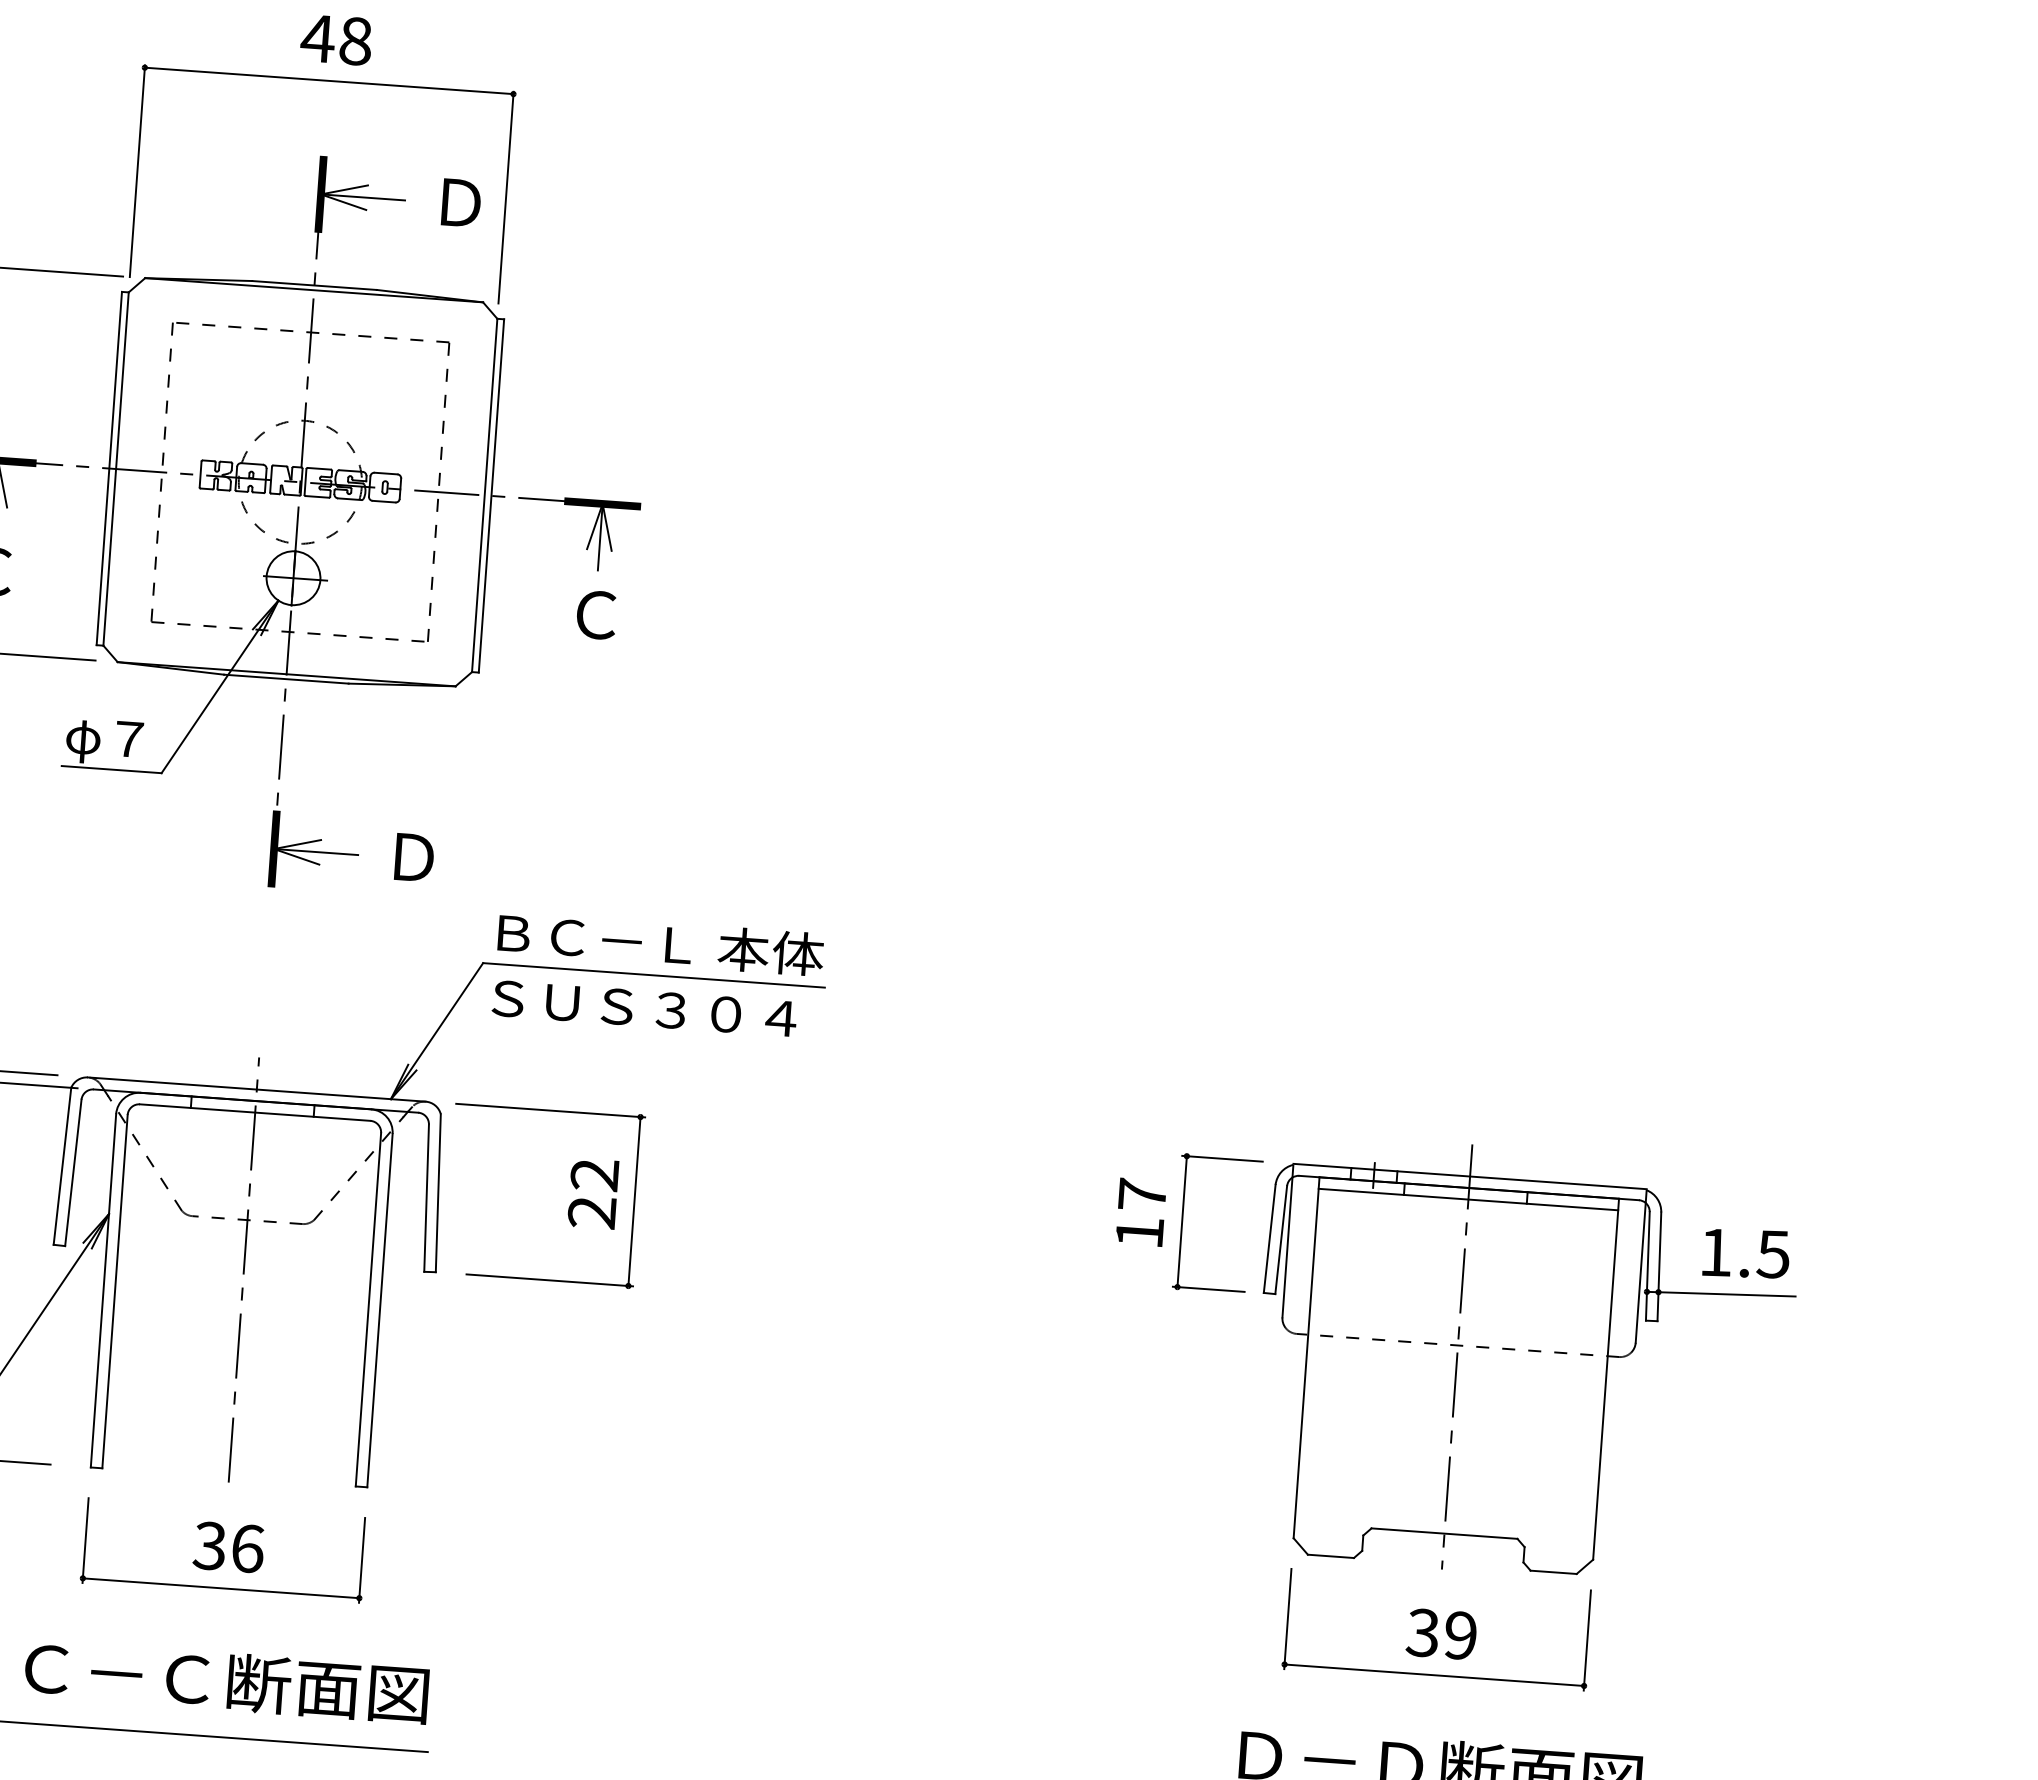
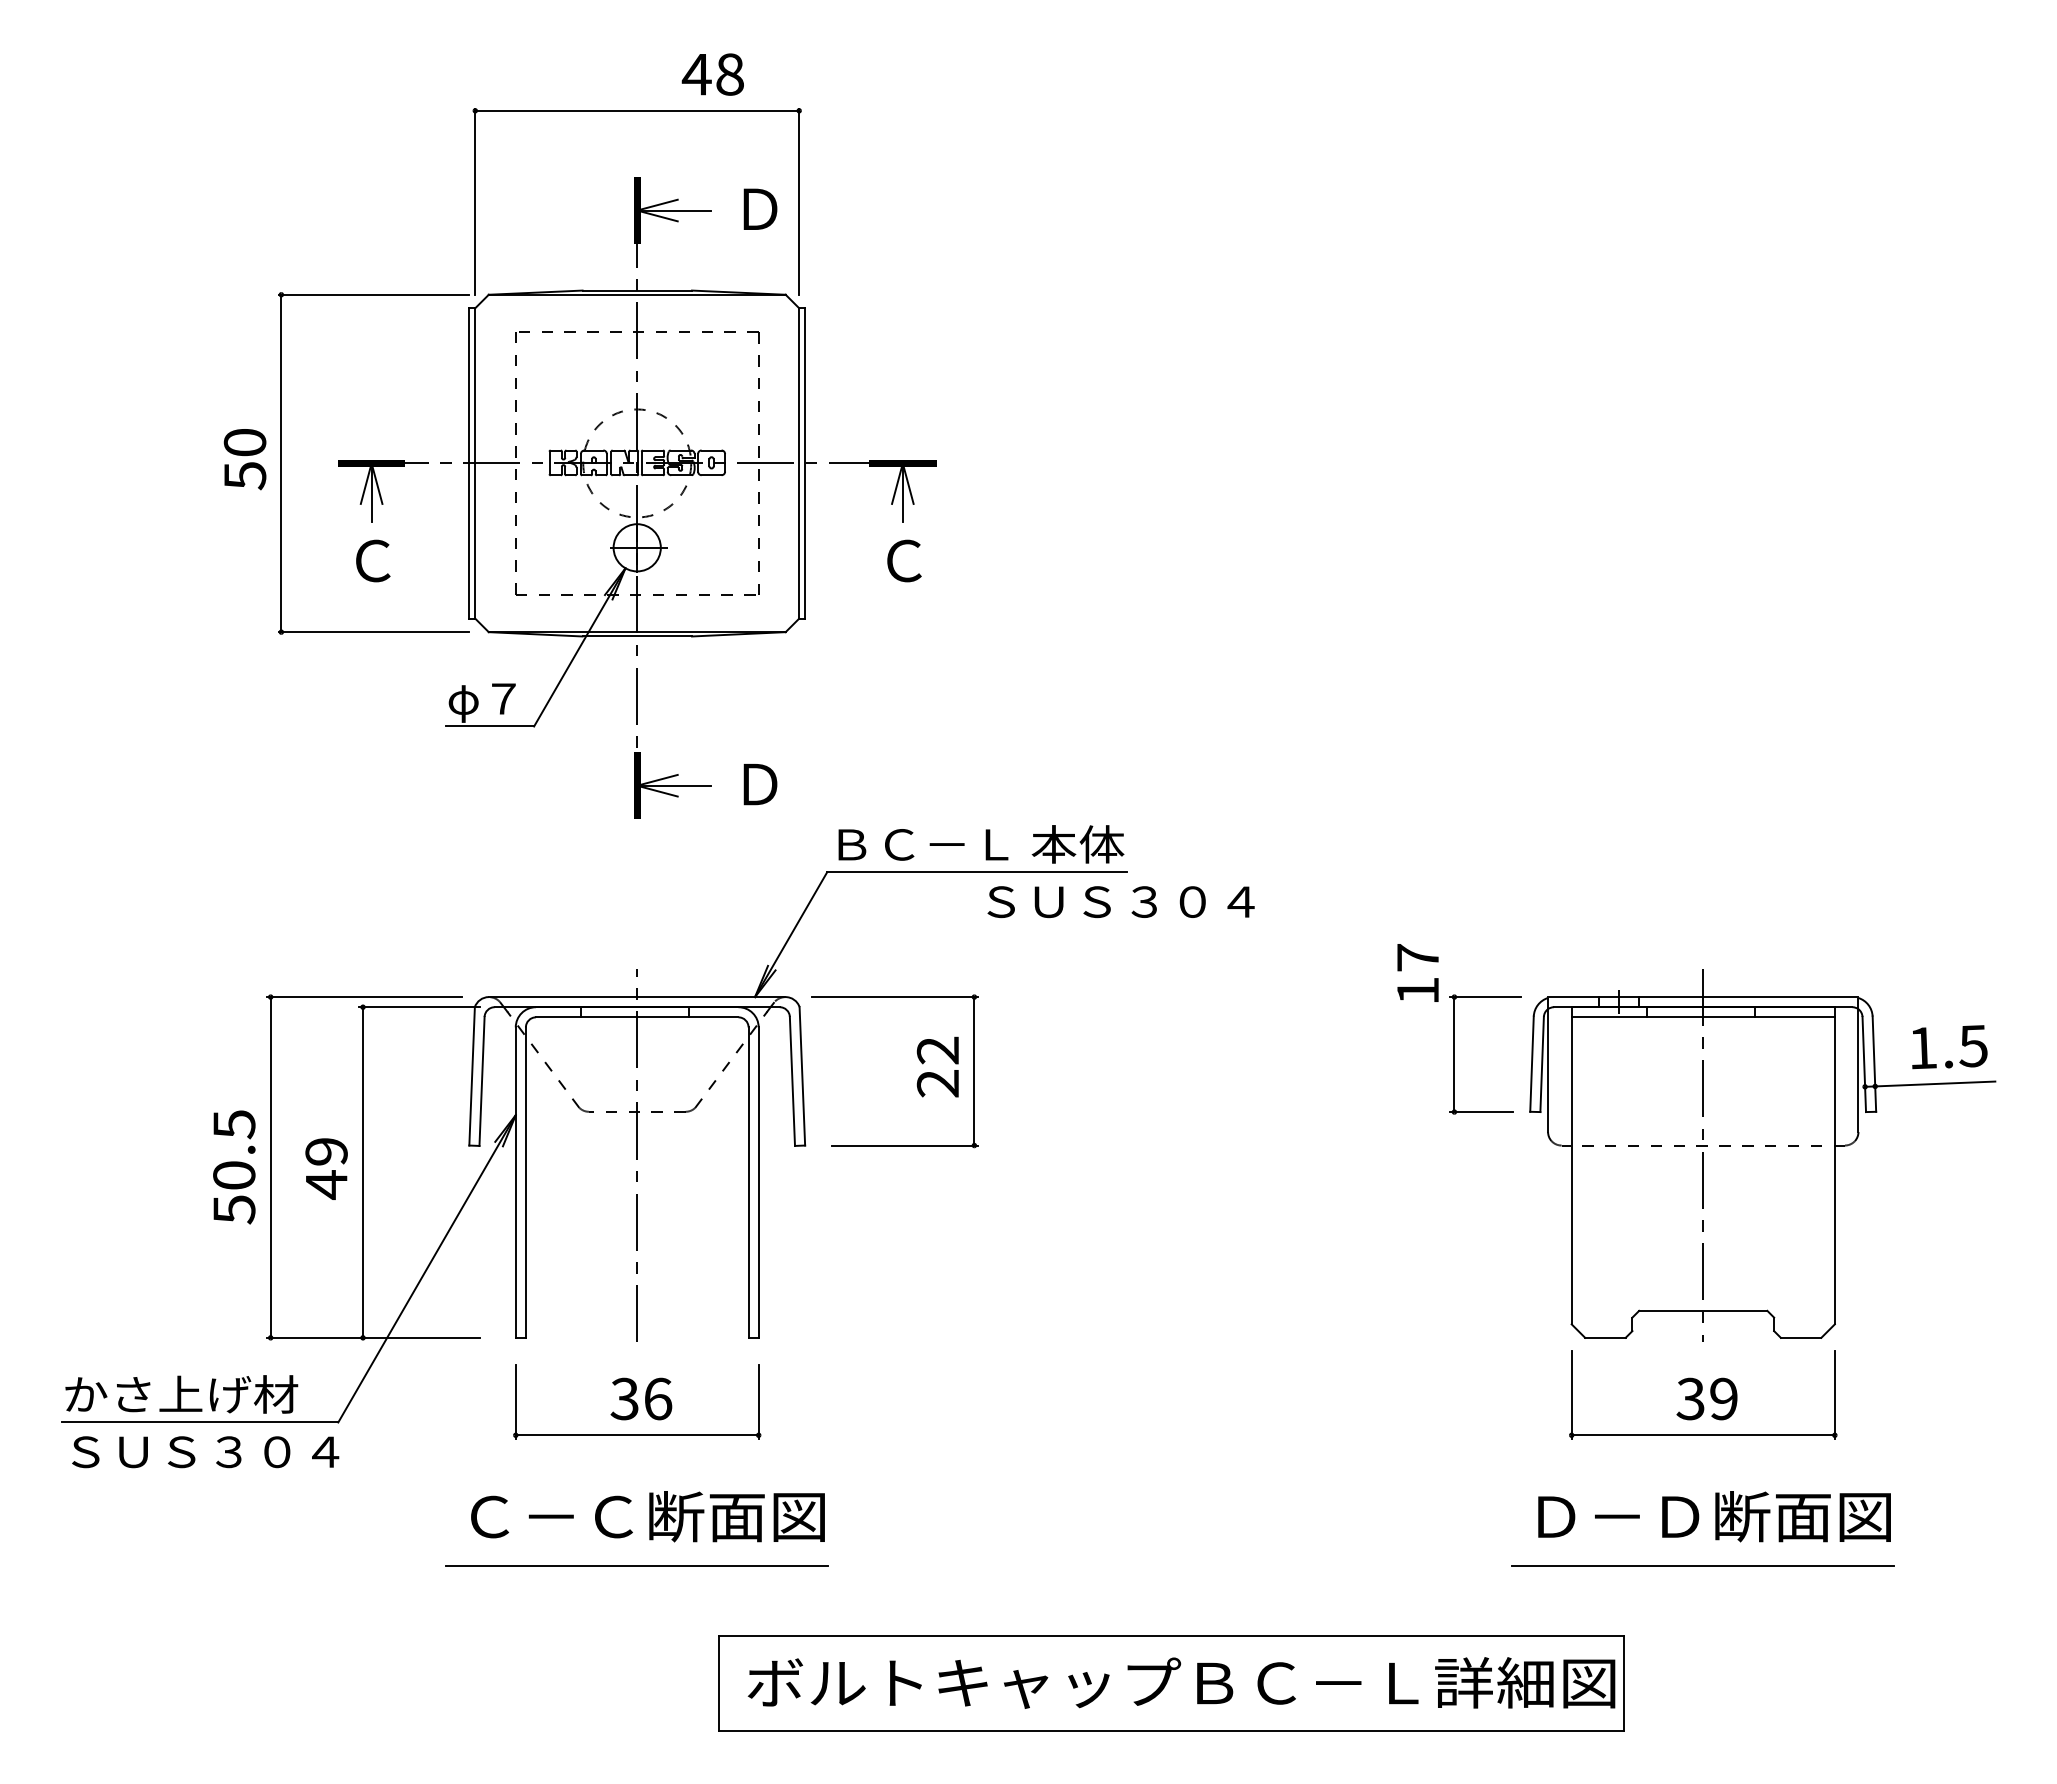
text: (335, 39) -> (712, 74), moved
text: (643, 1009) -> (1120, 902), moved
text: (1140, 1211) -> (1417, 972), moved

